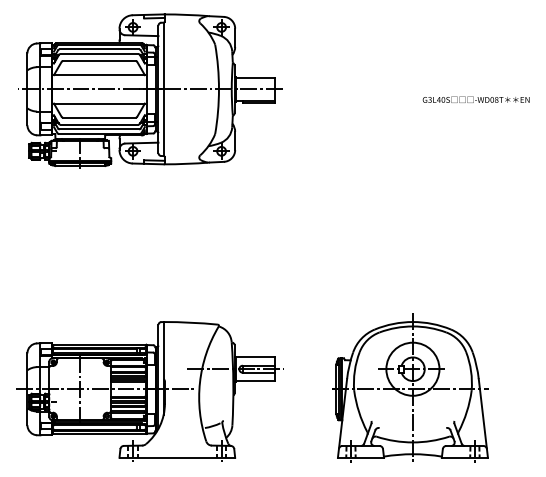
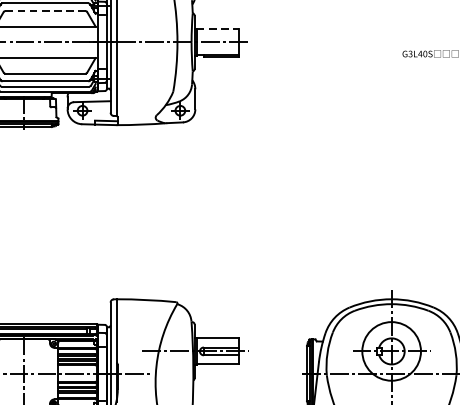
line: (99, 61) -> (45, 11), solid -> dashed
line: (256, 77) -> (218, 29), solid -> dashed

